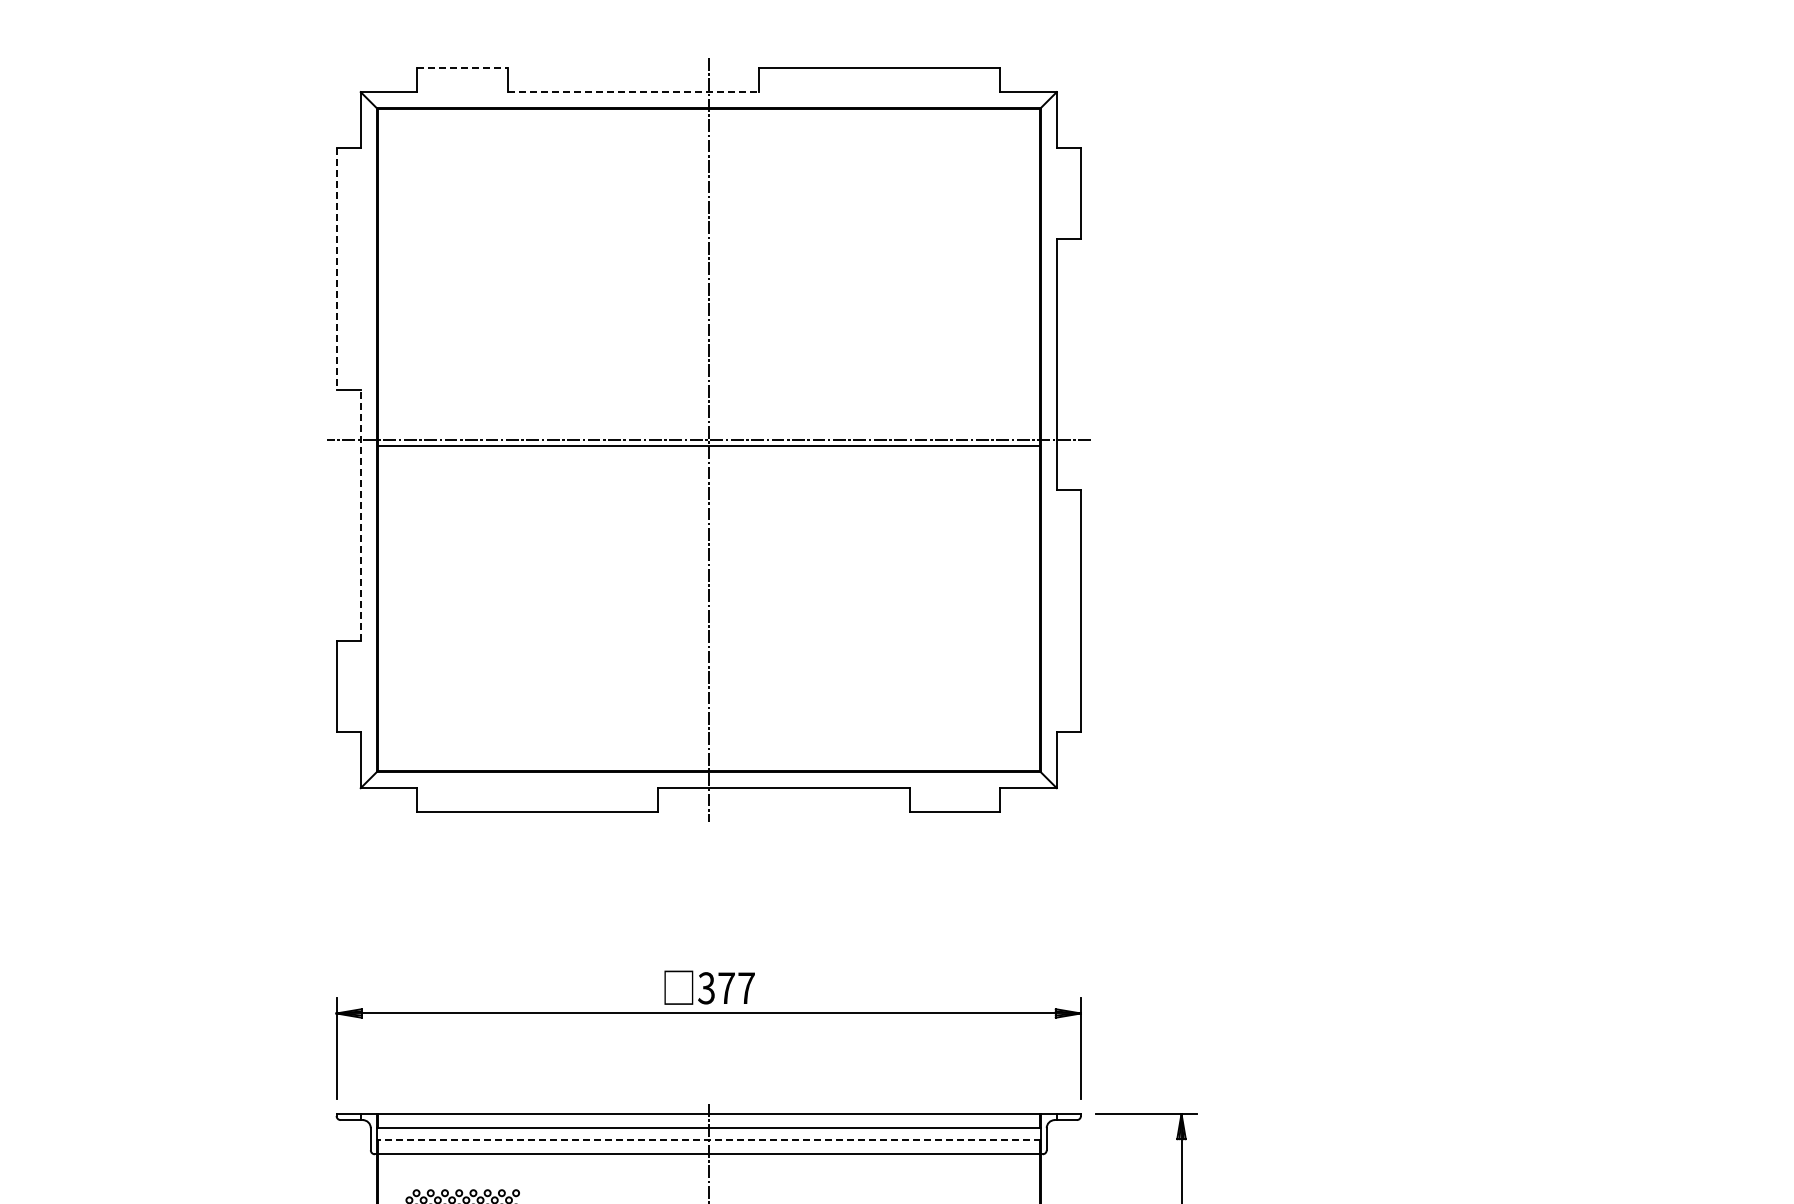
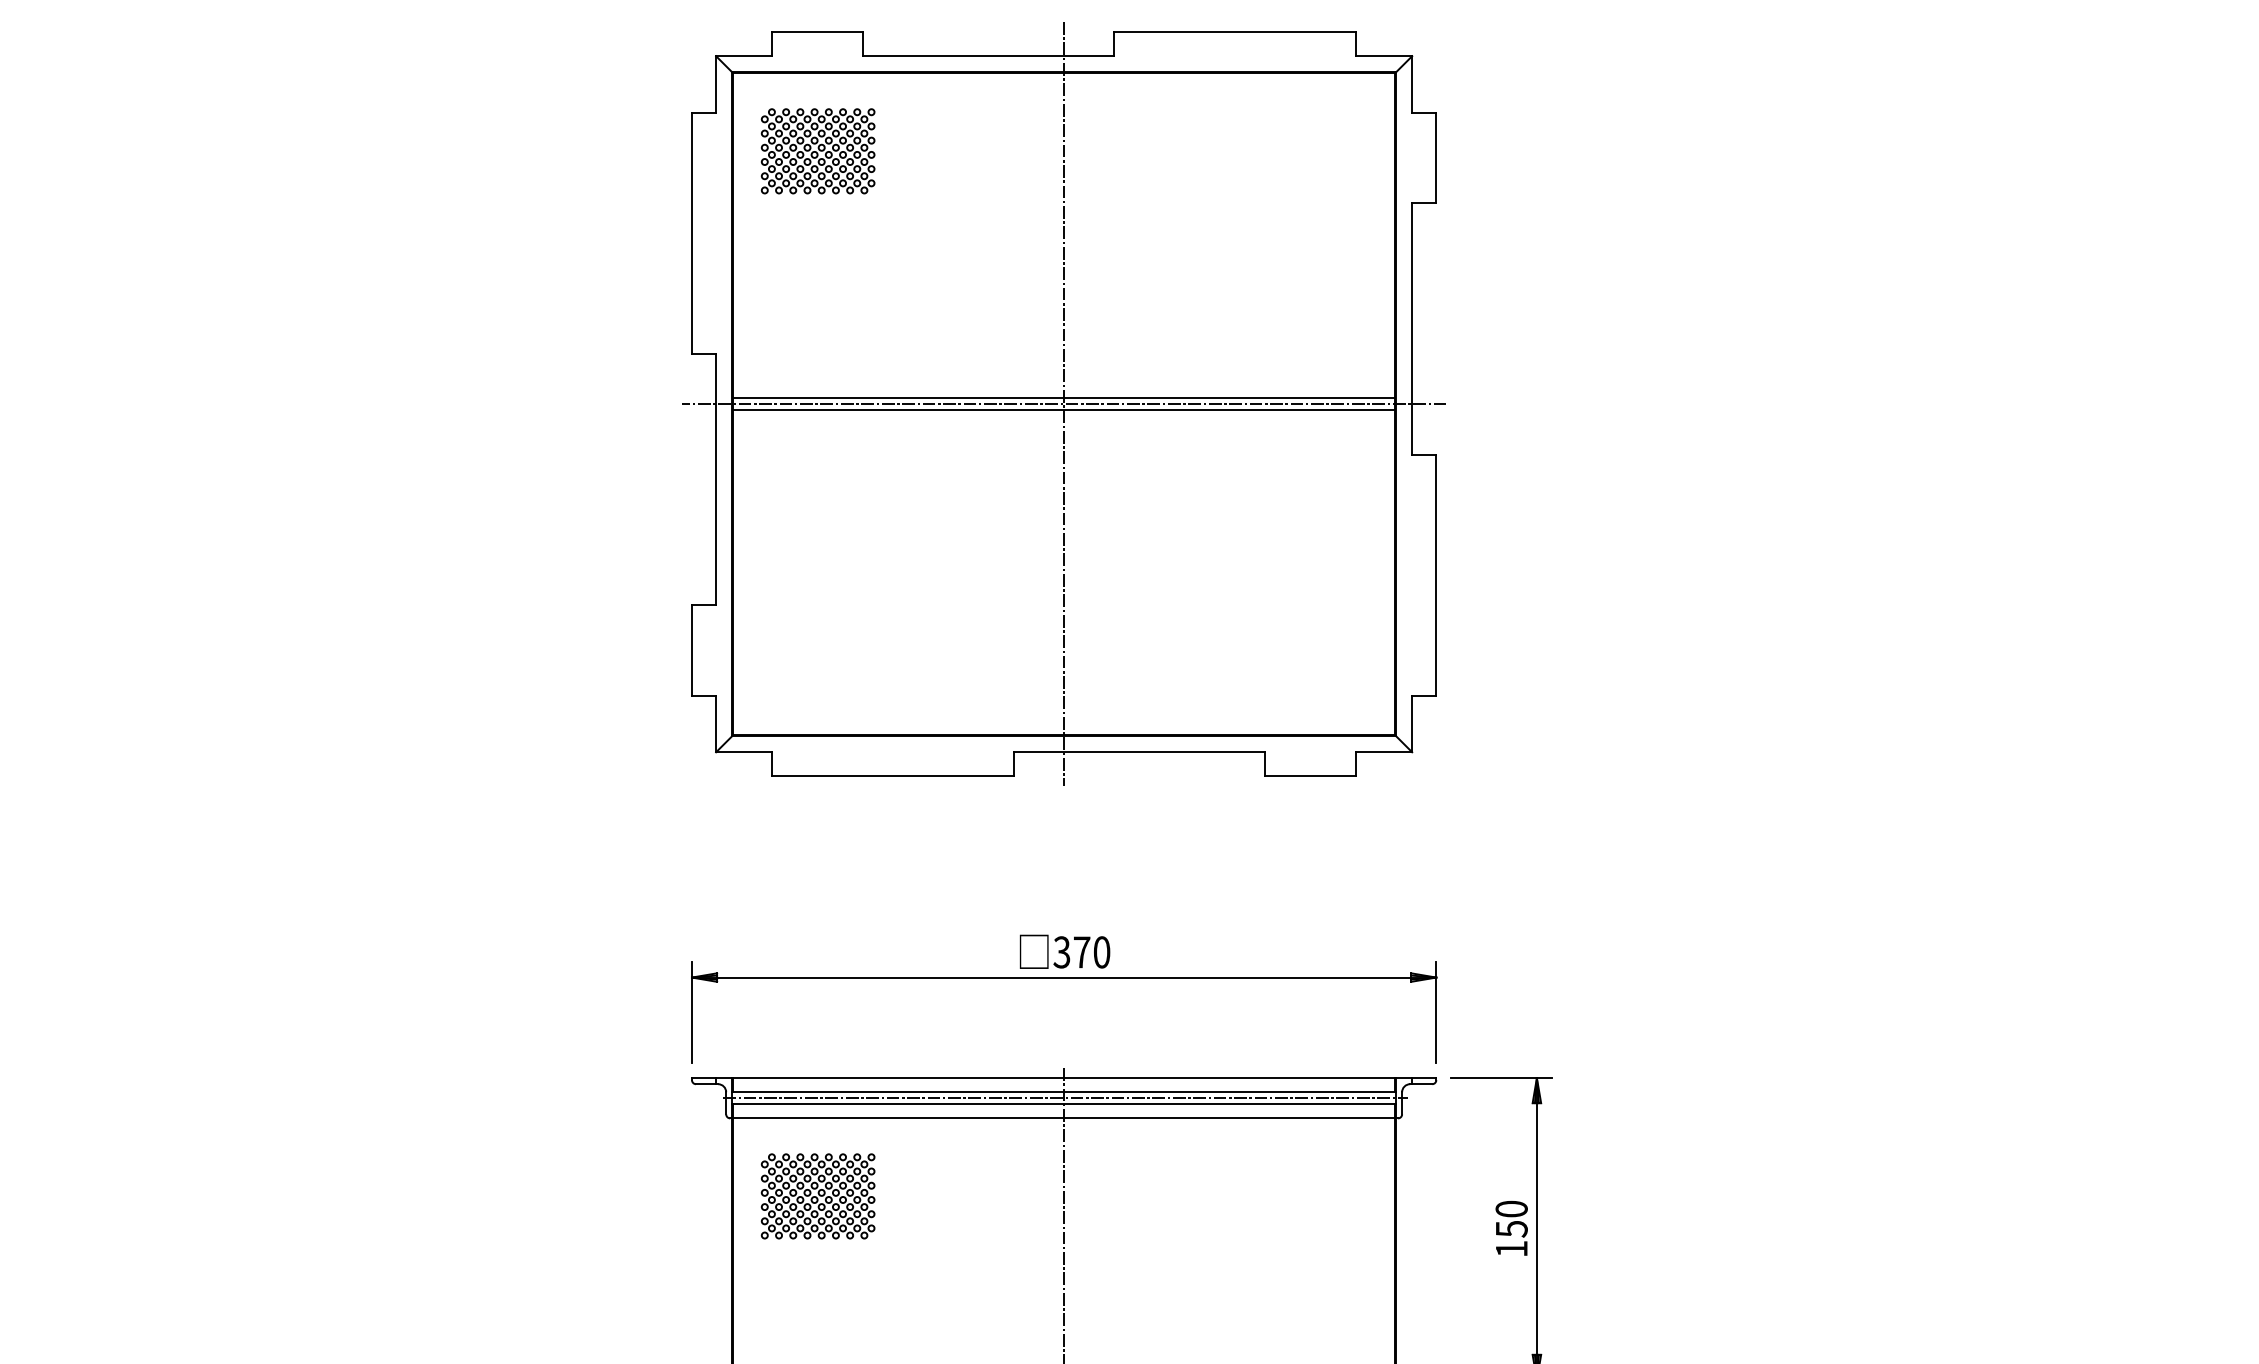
line: (463, 68) -> (818, 32), dashed -> solid
line: (633, 92) -> (988, 56), dashed -> solid
part: (462, 187) -> (817, 151), added
line: (336, 269) -> (691, 233), dashed -> solid
line: (709, 434) -> (1064, 398), added
line: (361, 515) -> (716, 479), dashed -> solid
text: (746, 988) -> (1101, 952), 377 -> 370
line: (710, 1134) -> (1065, 1098), added
line: (709, 1140) -> (1064, 1104), dashed -> solid

